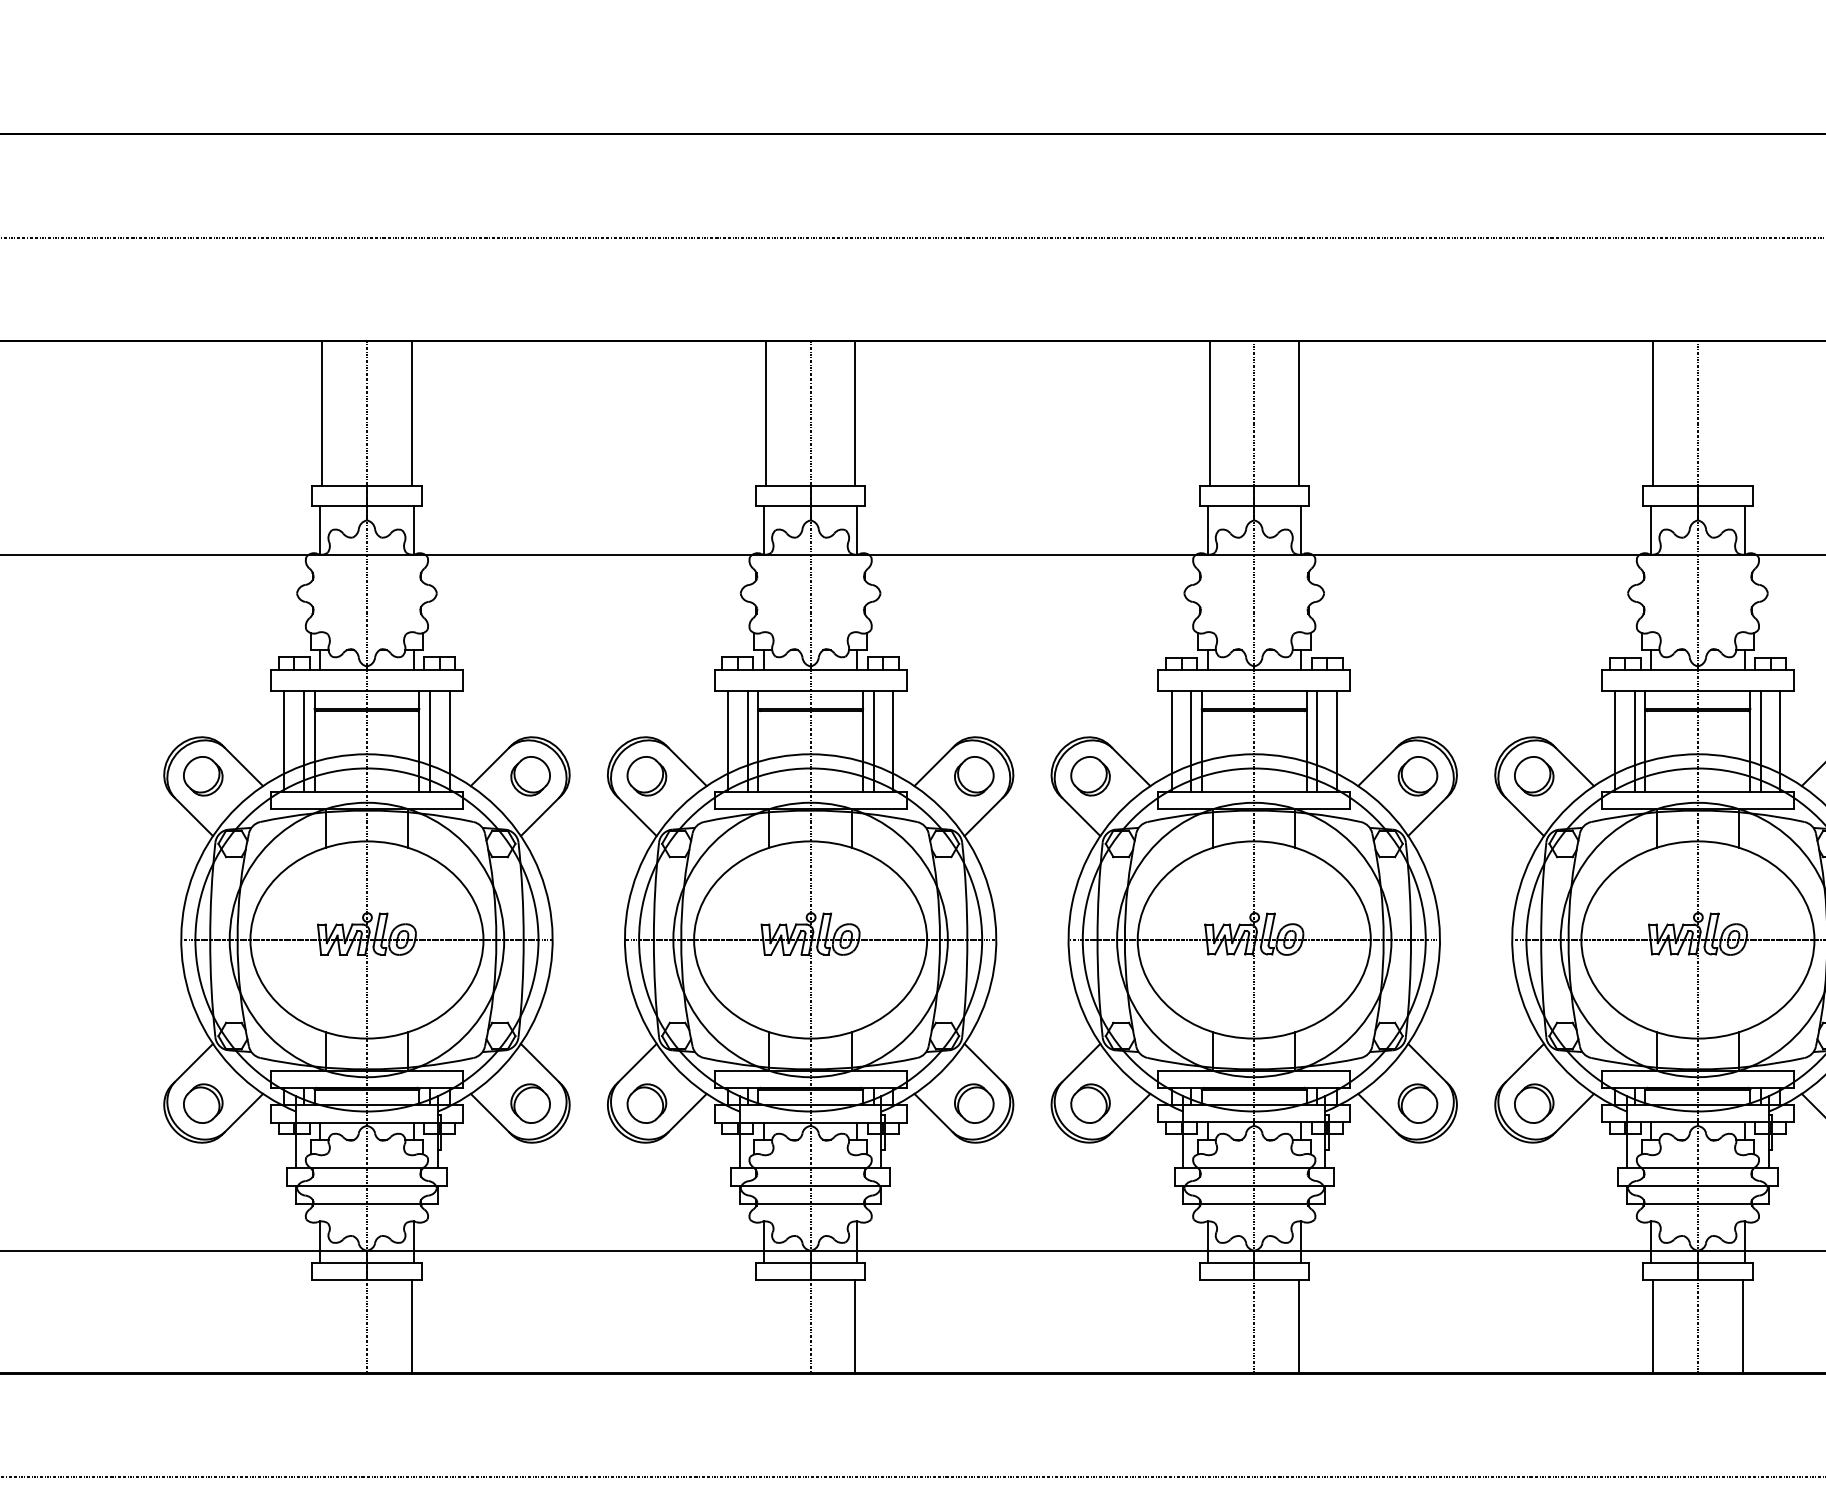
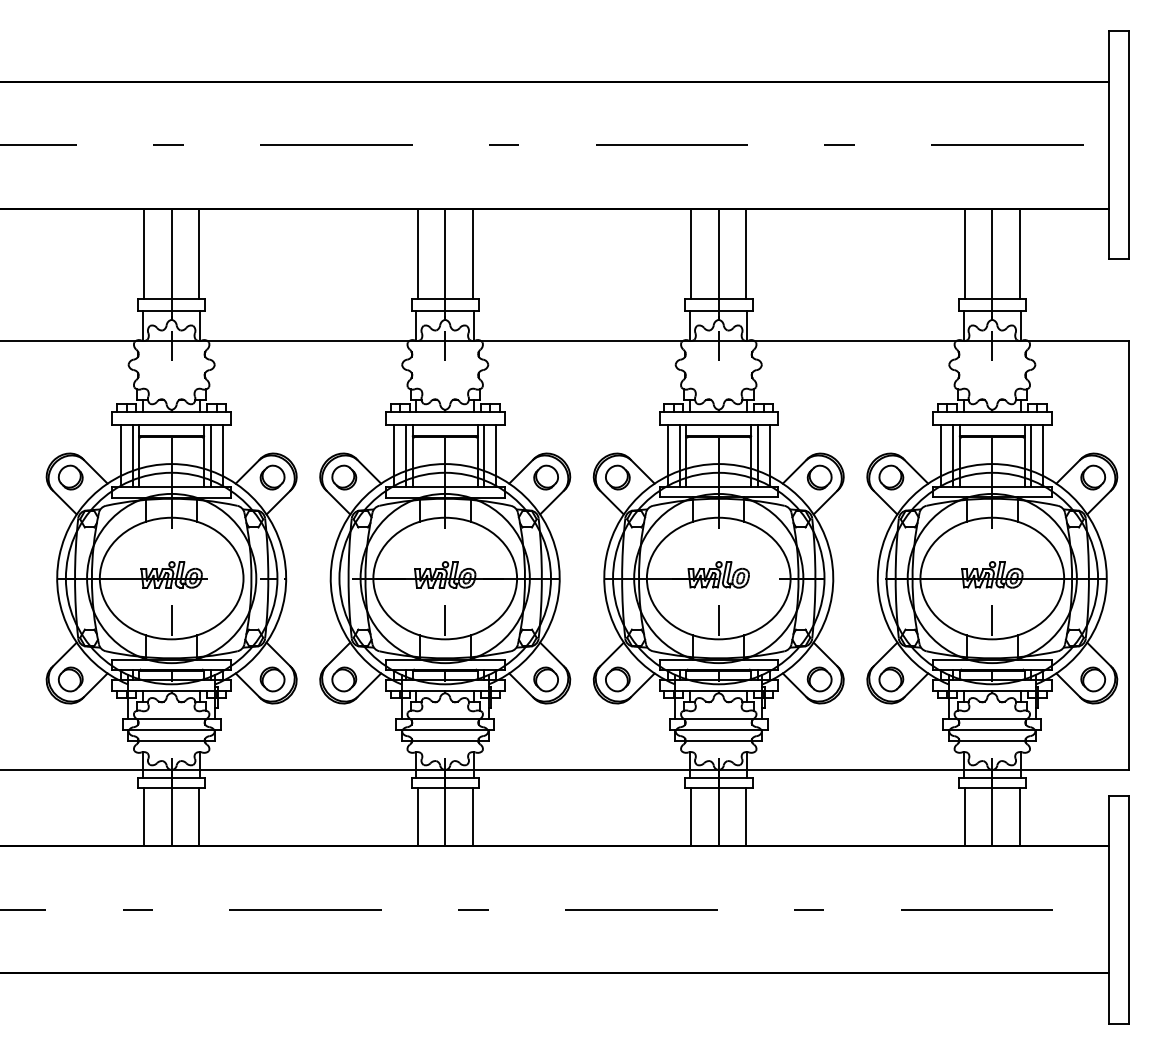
line: (1742, 412) -> (1019, 253), added
line: (322, 1325) -> (144, 816), added
line: (765, 1325) -> (417, 816), added
line: (1210, 1325) -> (691, 816), added

